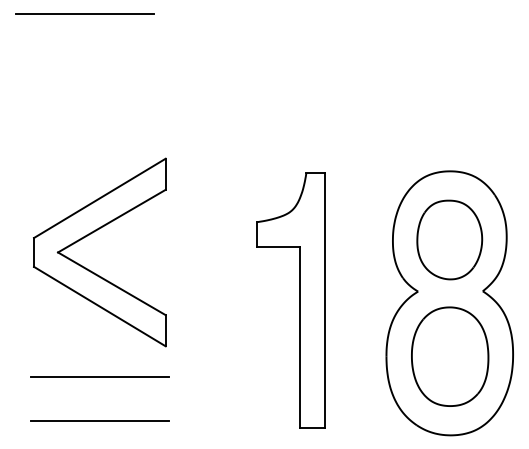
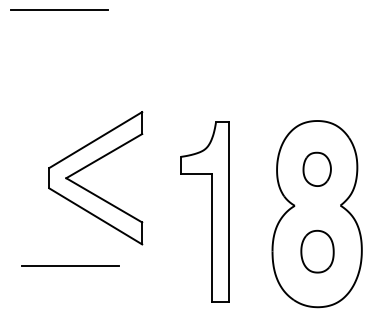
part: (91, 234) -> (89, 165), moved
part: (449, 239) -> (316, 169), size x0.6
part: (450, 356) -> (317, 251), size x0.6
line: (99, 421) -> (70, 297), removed

